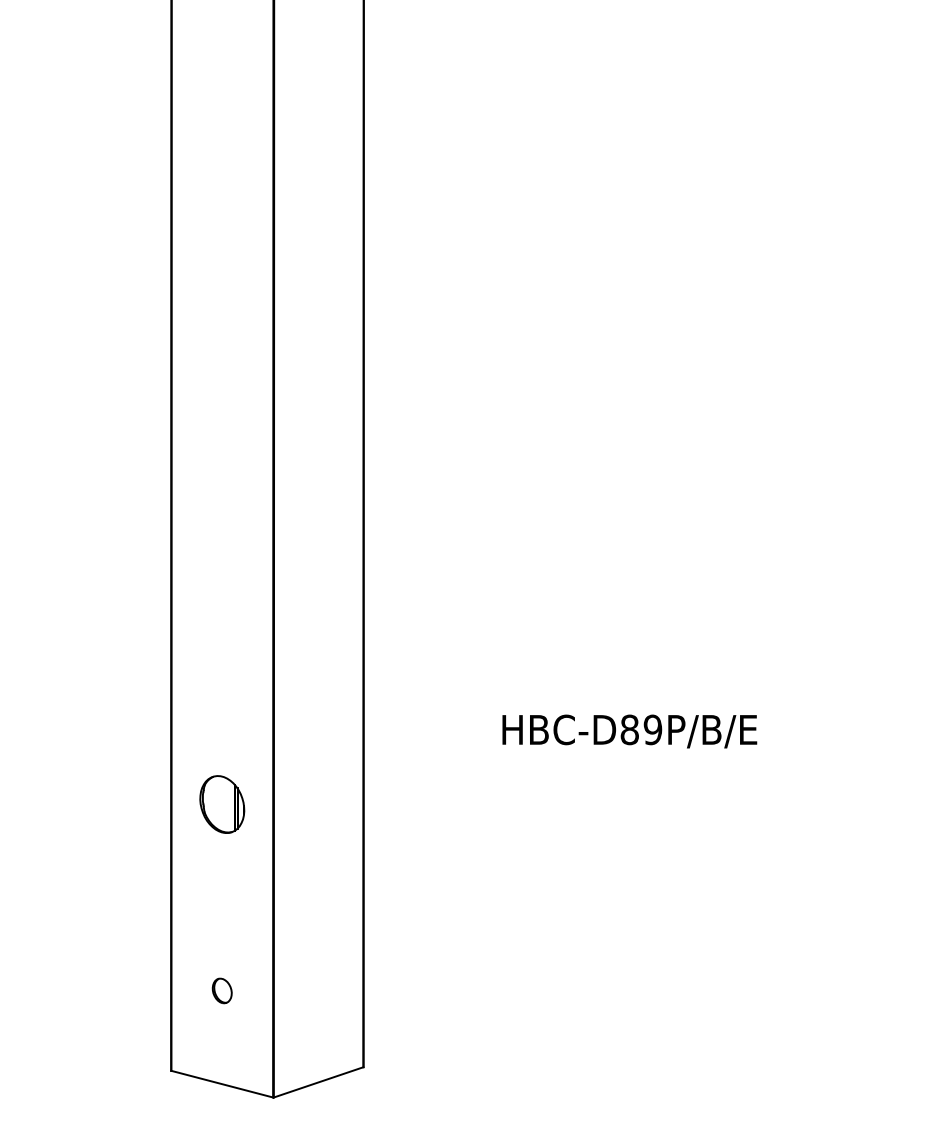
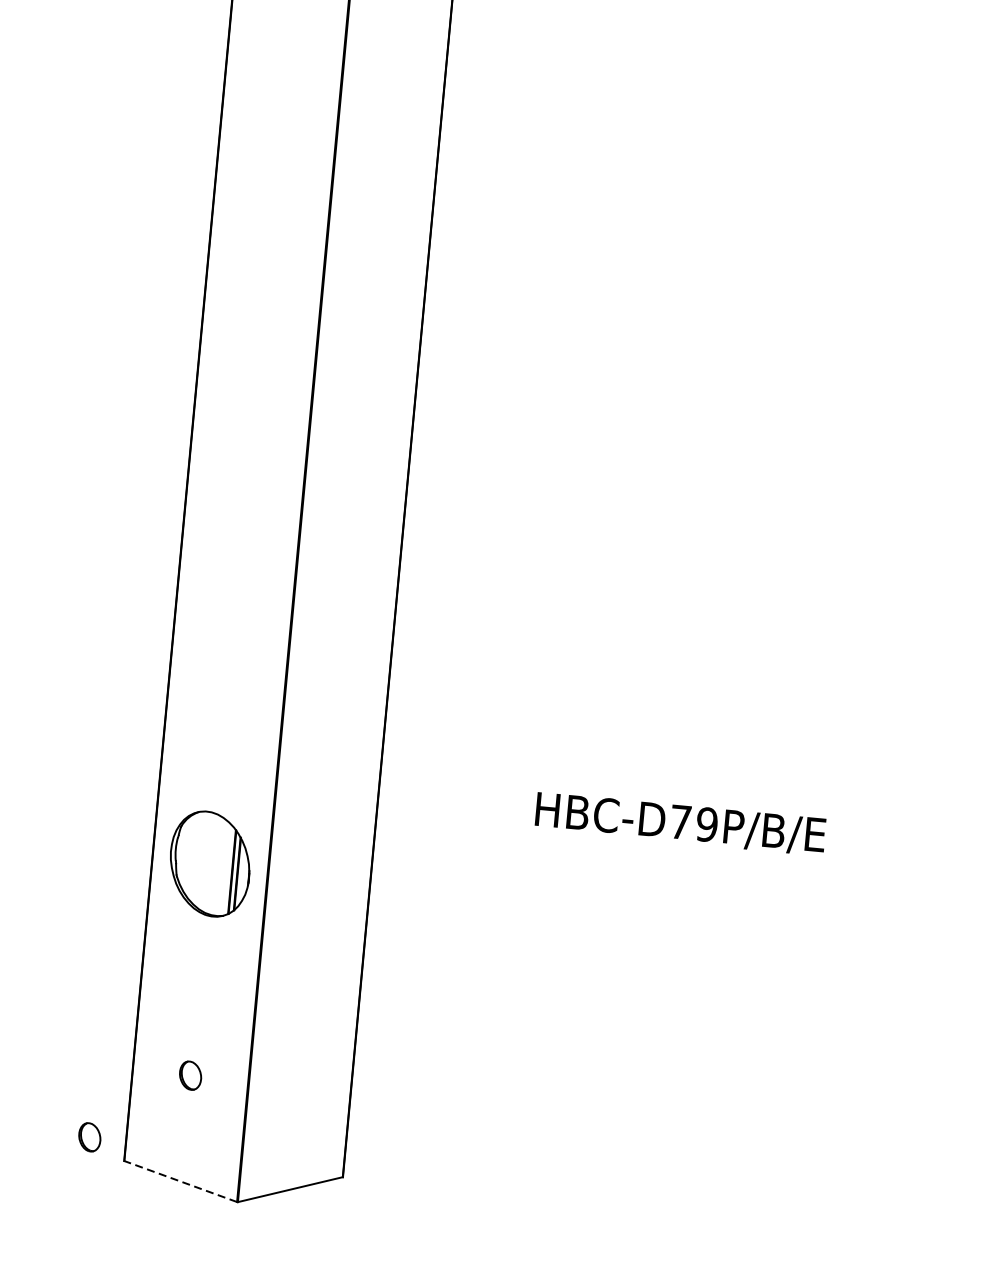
text: (629, 729) -> (680, 821), HBC-D89P/B/E -> HBC-D79P/B/E
part: (222, 804) -> (210, 864), size x1.6
part: (138, 1052) -> (89, 1136), added
line: (222, 1084) -> (180, 1181), solid -> dashed

